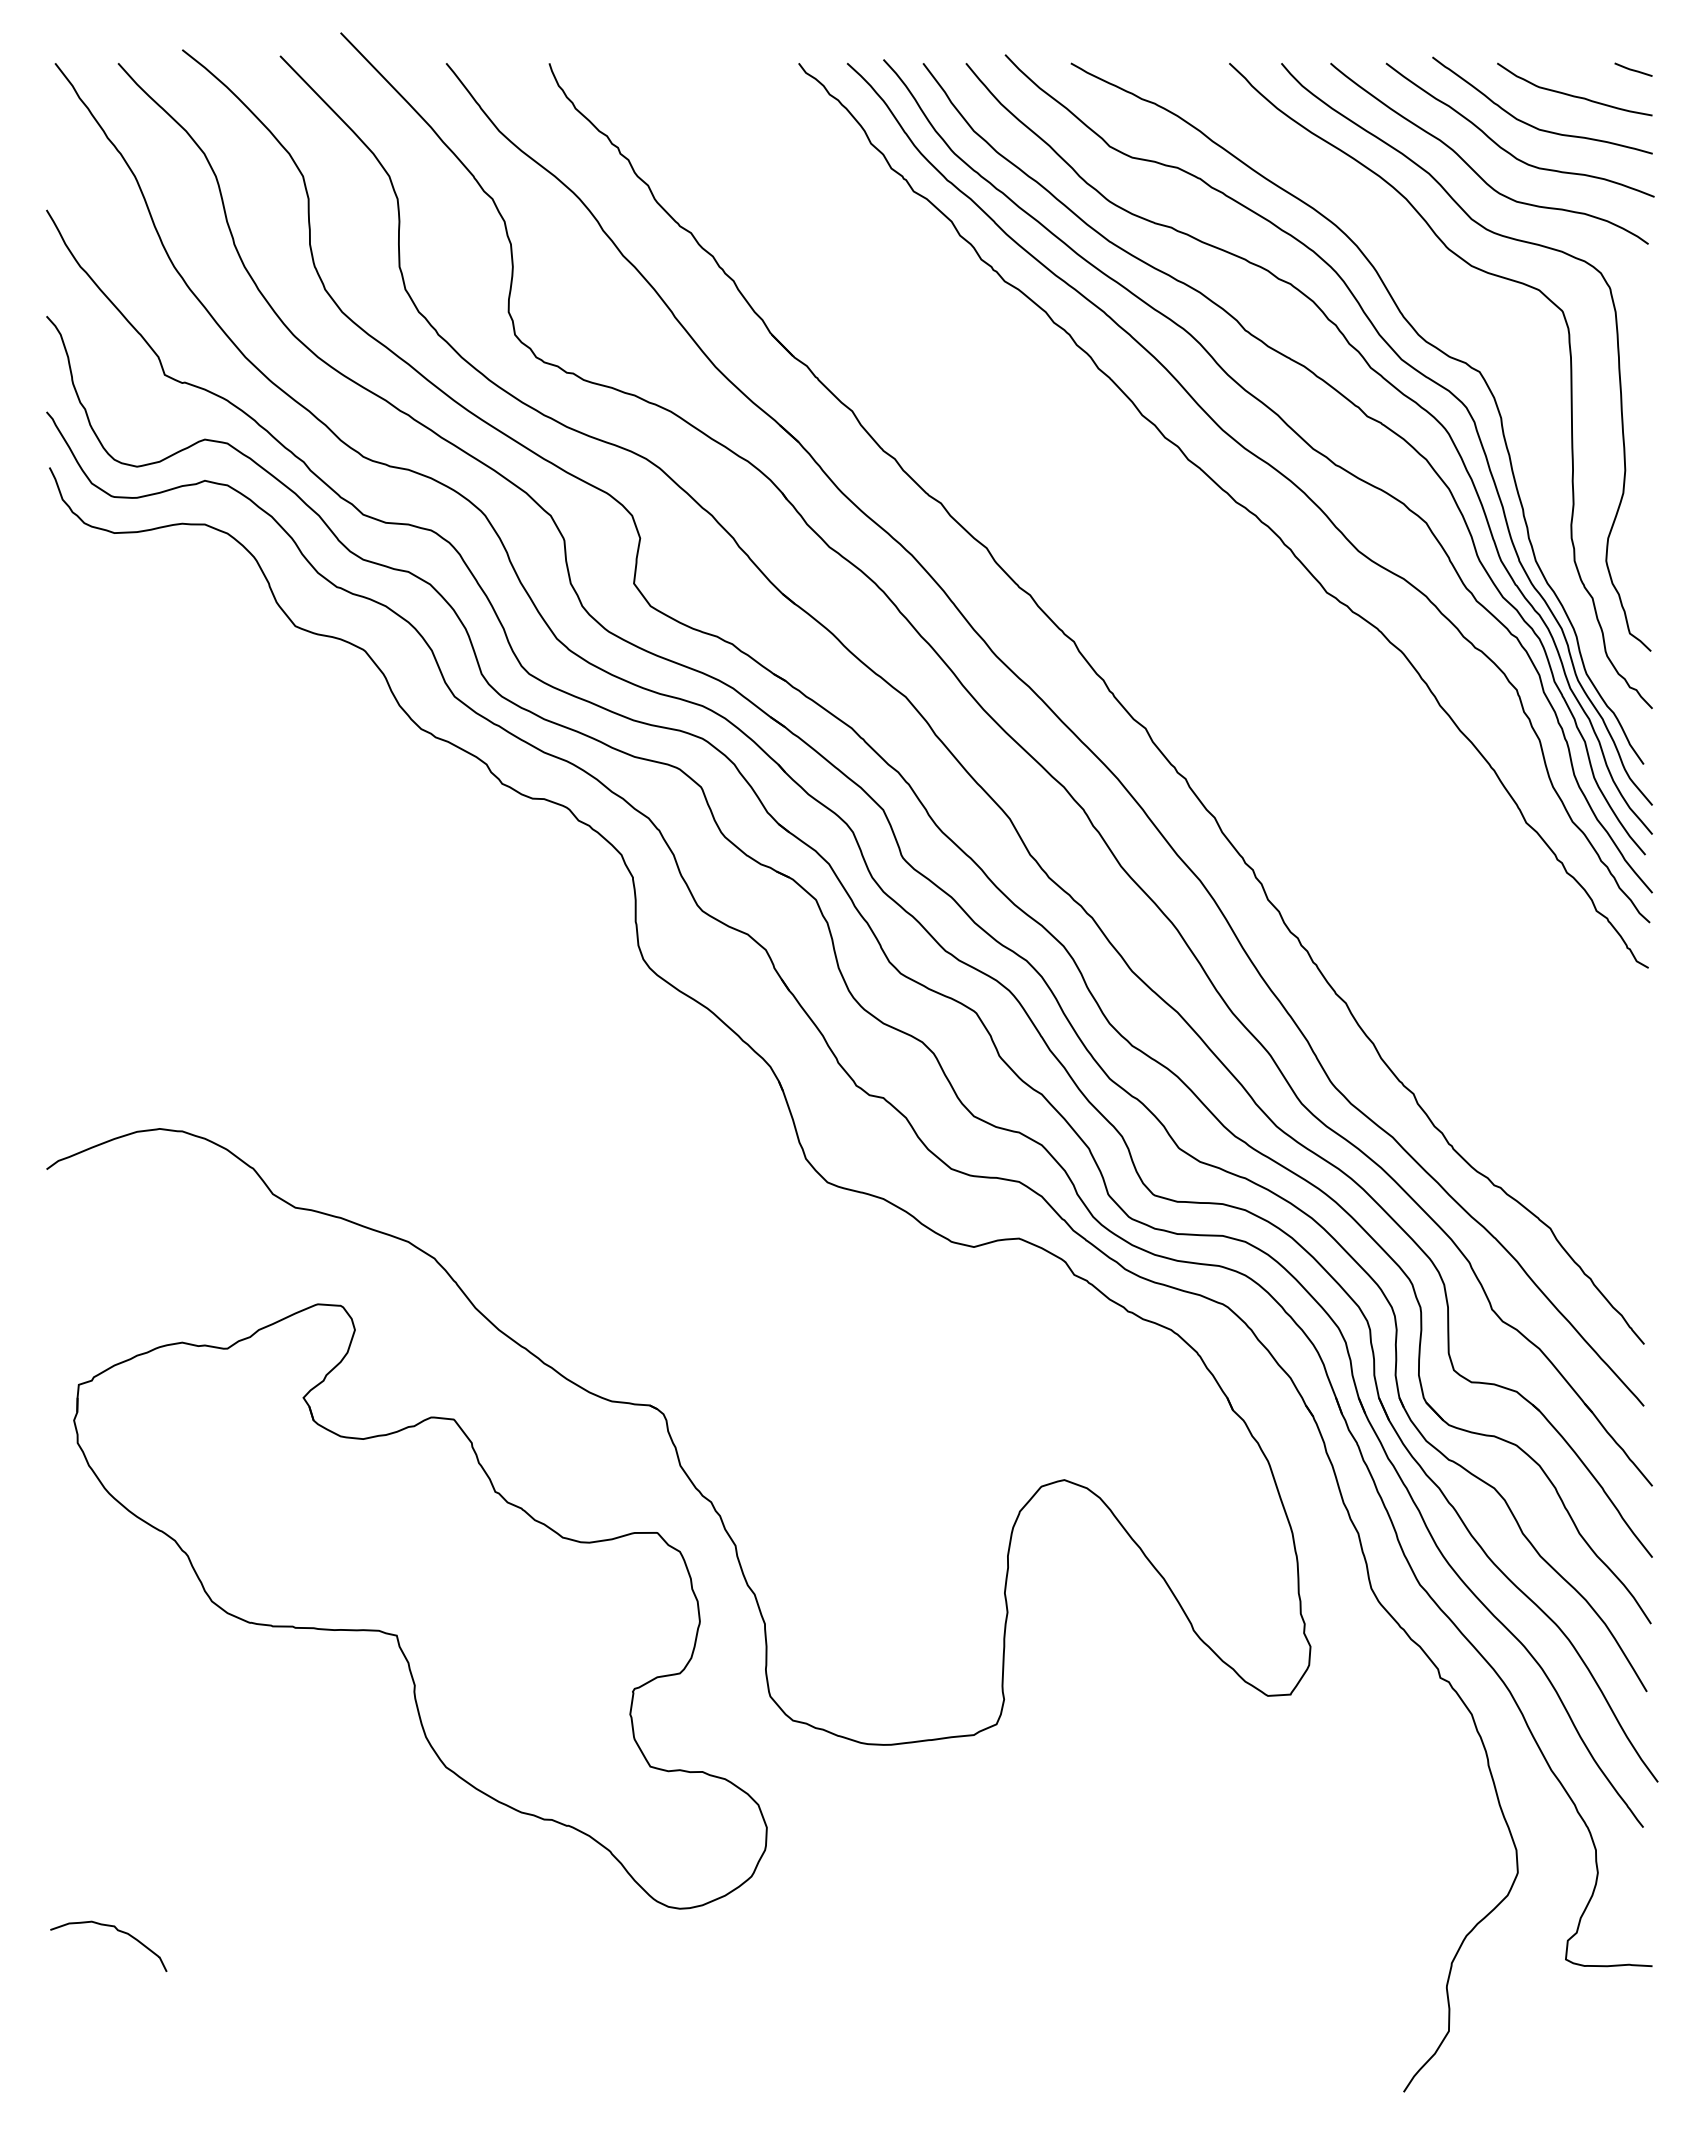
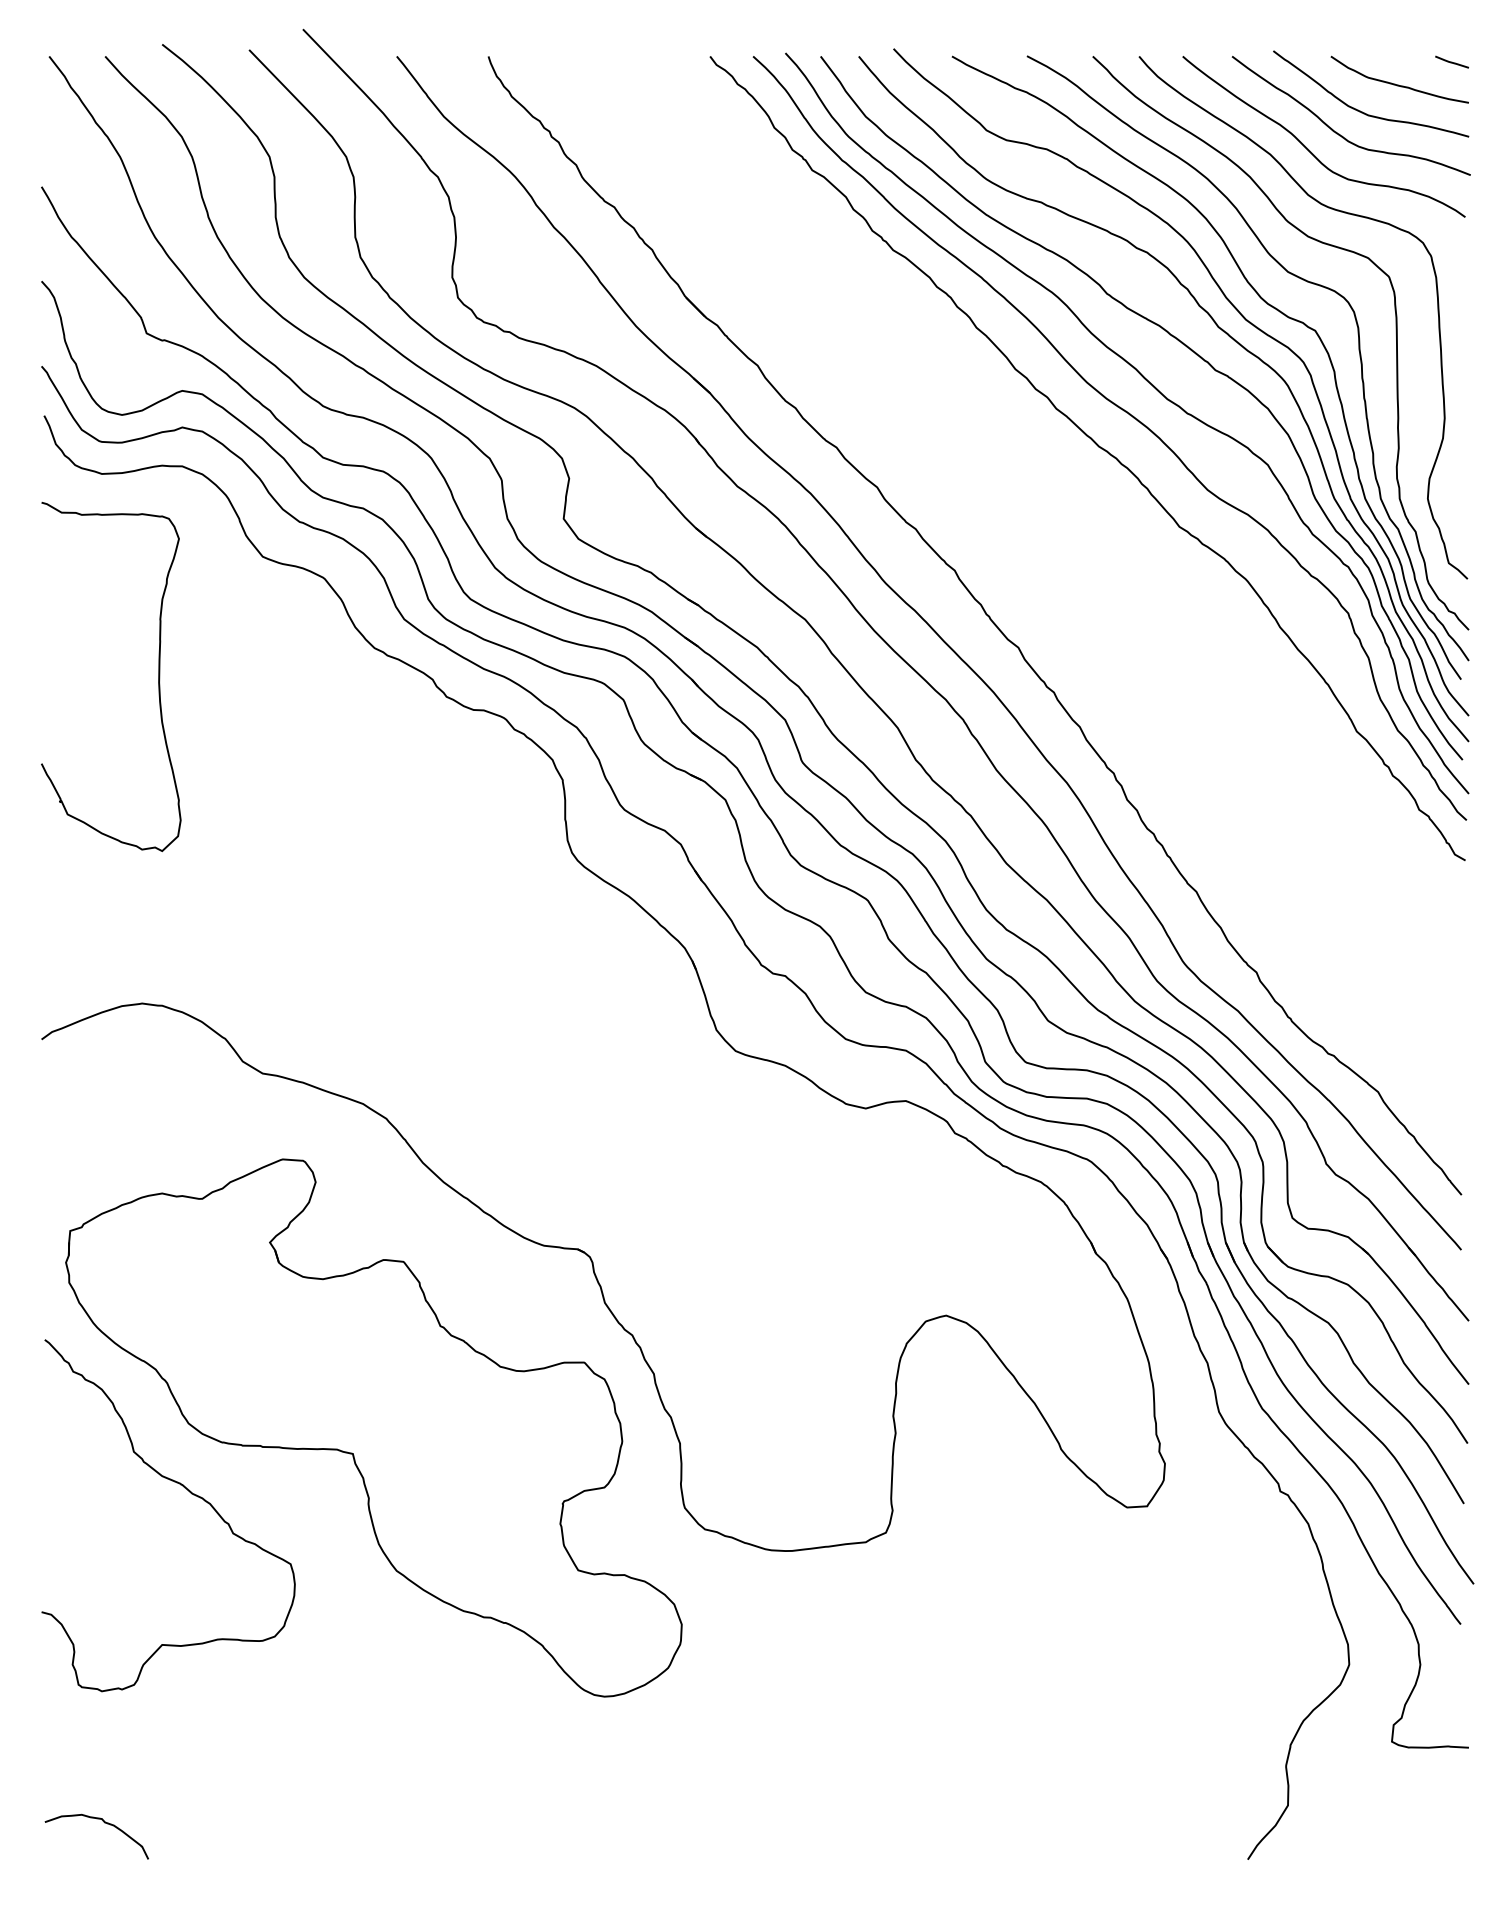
curve: (1451, 308) -> (1290, 274), added
curve: (177, 767) -> (157, 682), added
curve: (213, 1679) -> (189, 1492), added
curve: (117, 1931) -> (104, 1823), moved

